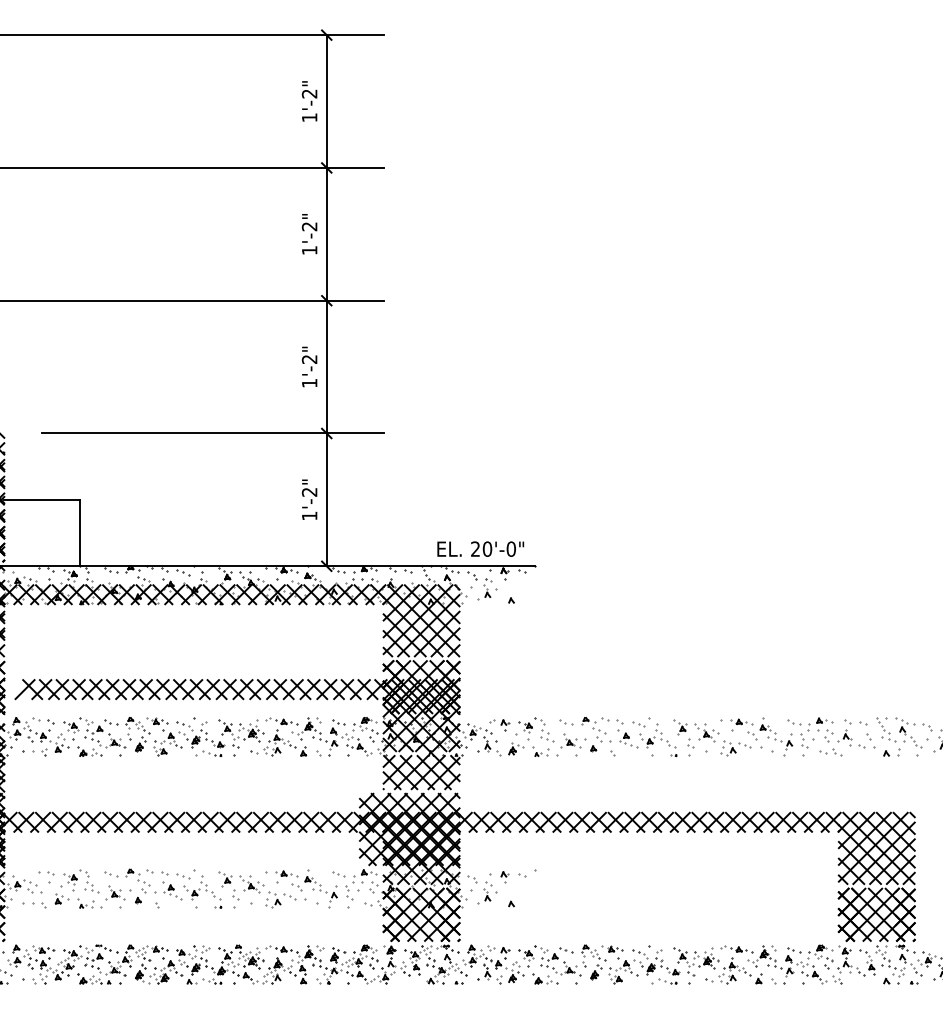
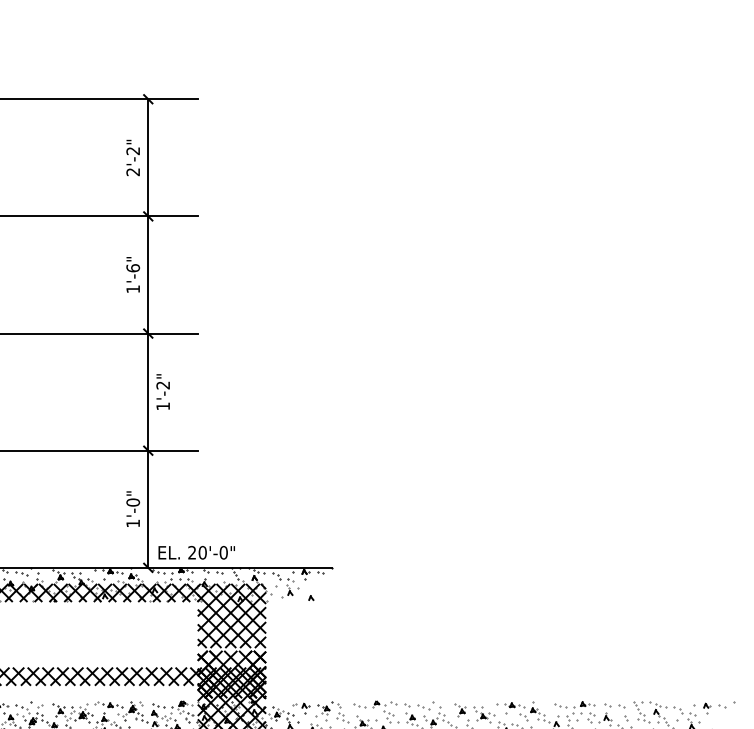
text: (309, 117) -> (133, 171), 1'-2" -> 2'-2"
text: (309, 226) -> (133, 268), 1'-2" -> 1'-6"
text: (309, 366) -> (163, 391), moved
text: (309, 491) -> (133, 501), 1'-2" -> 1'-0"
text: (480, 548) -> (196, 552), moved

